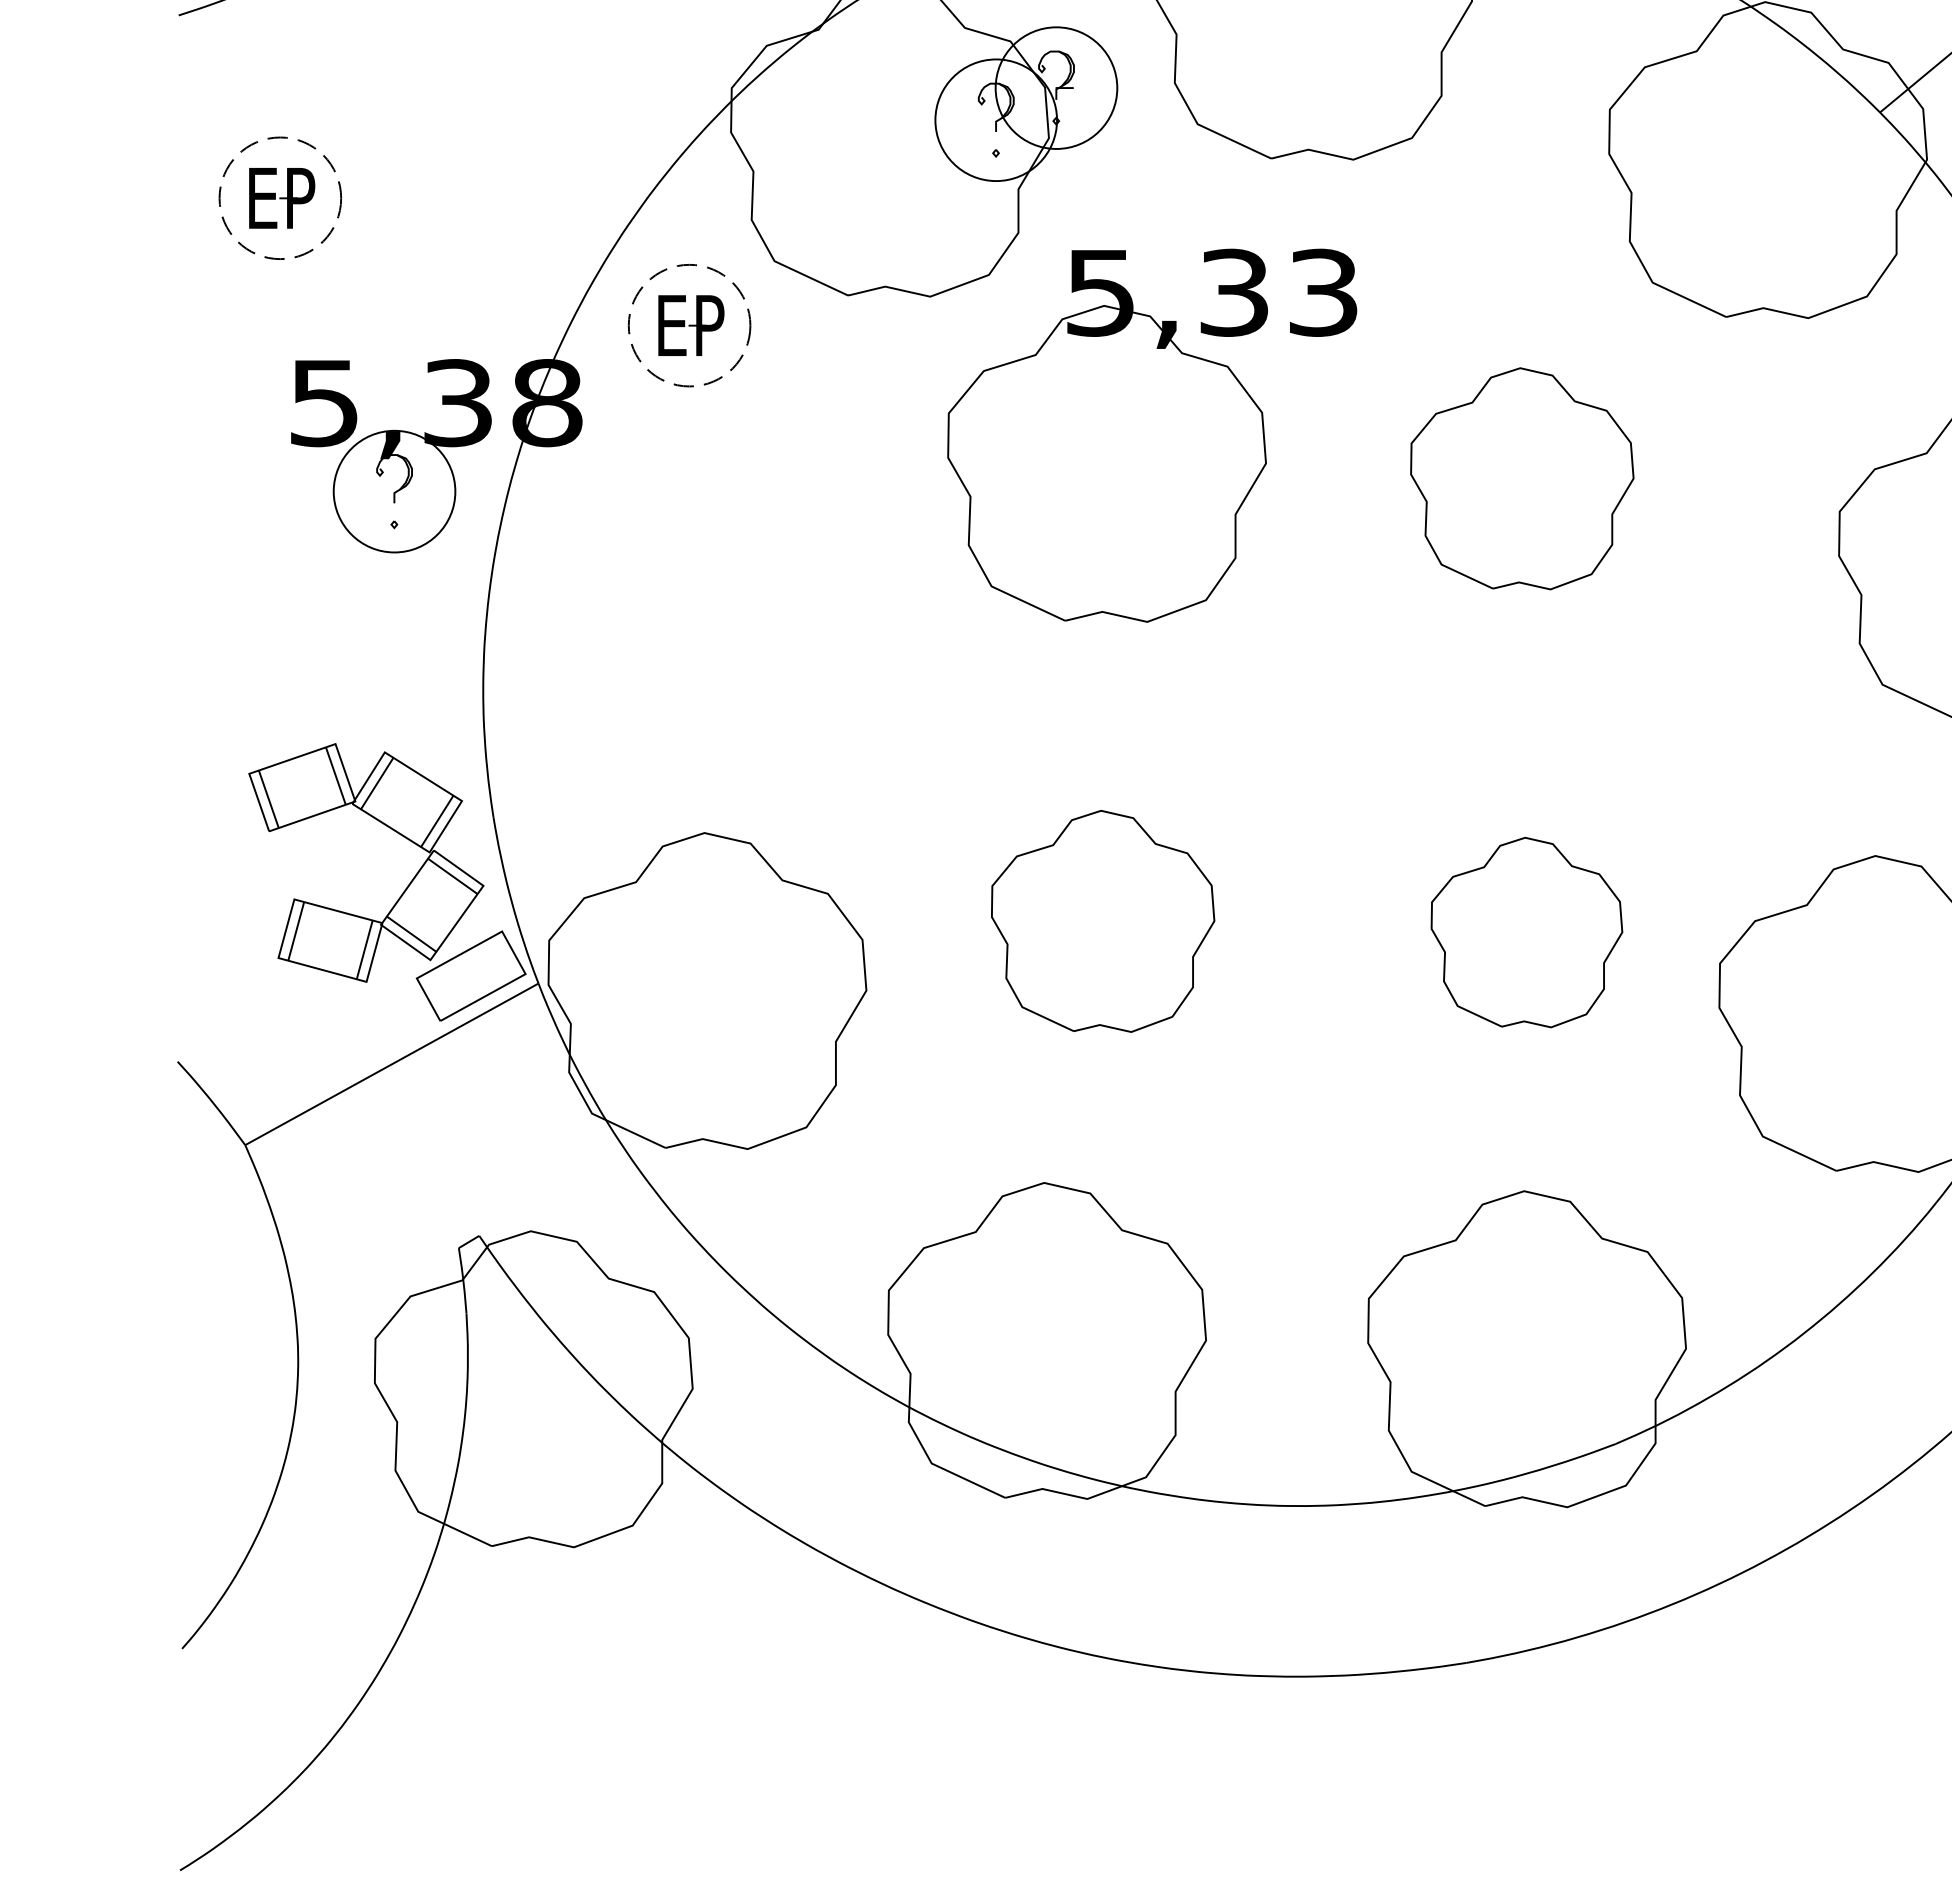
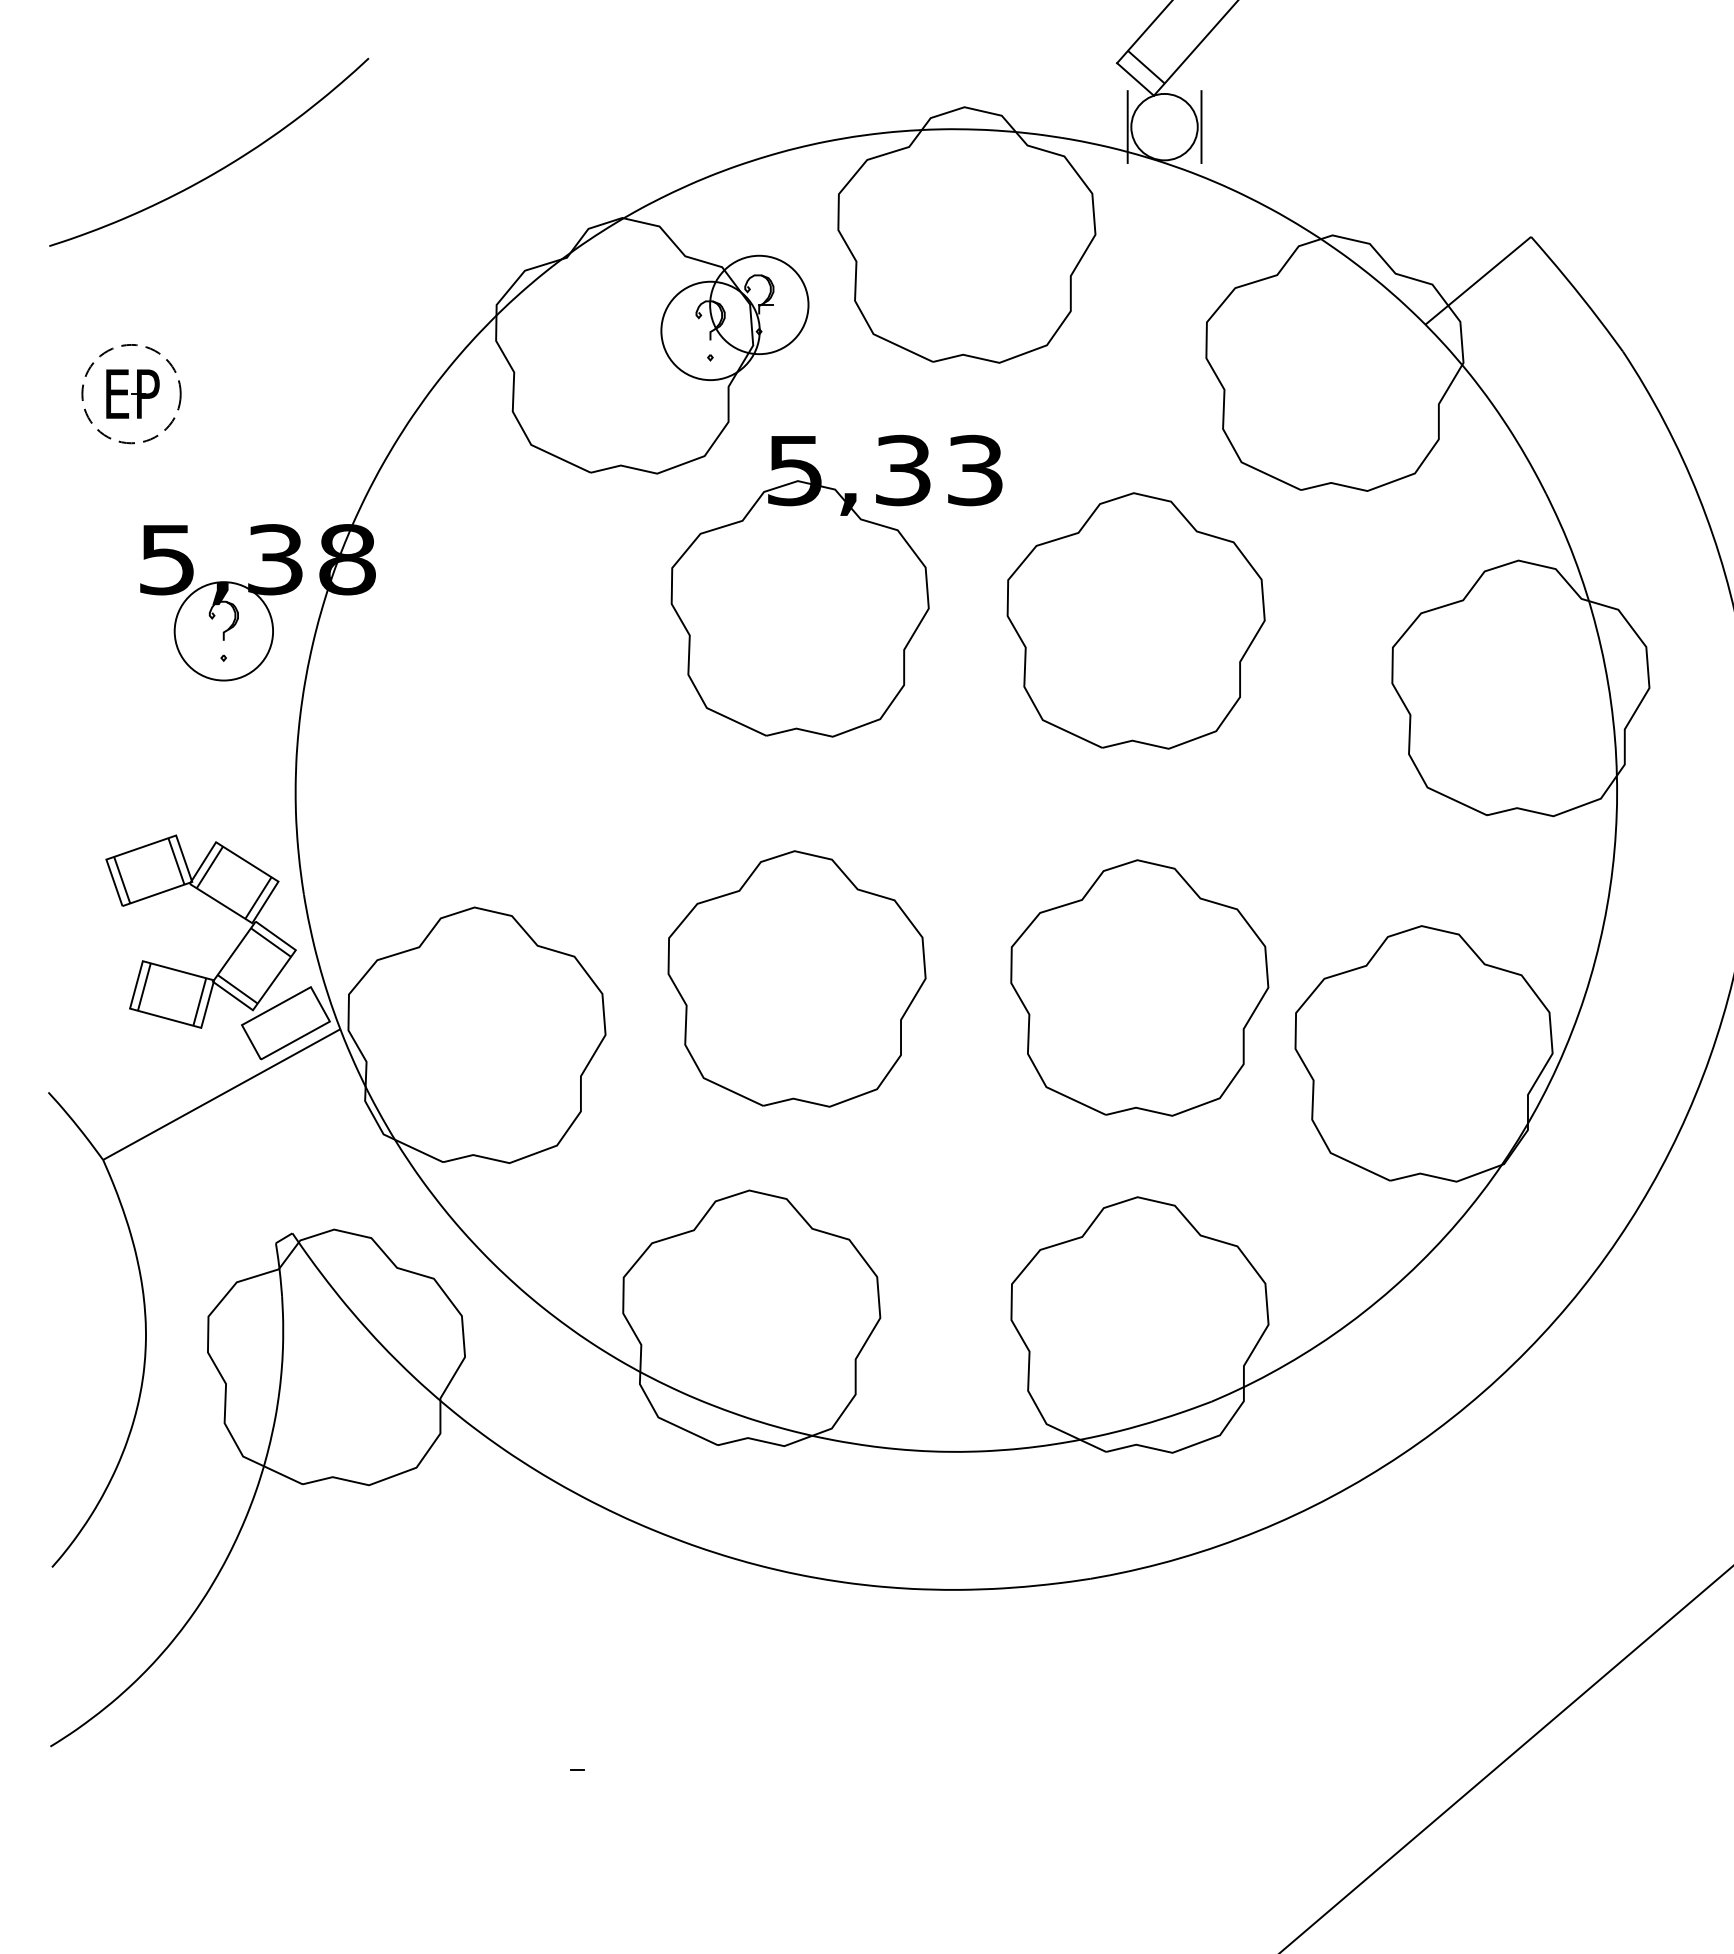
part: (689, 326) -> (462, 497), removed
part: (1521, 478) -> (1135, 620), size x1.43
part: (1102, 920) -> (796, 978), size x1.43
part: (1526, 931) -> (1139, 987), size x1.67

